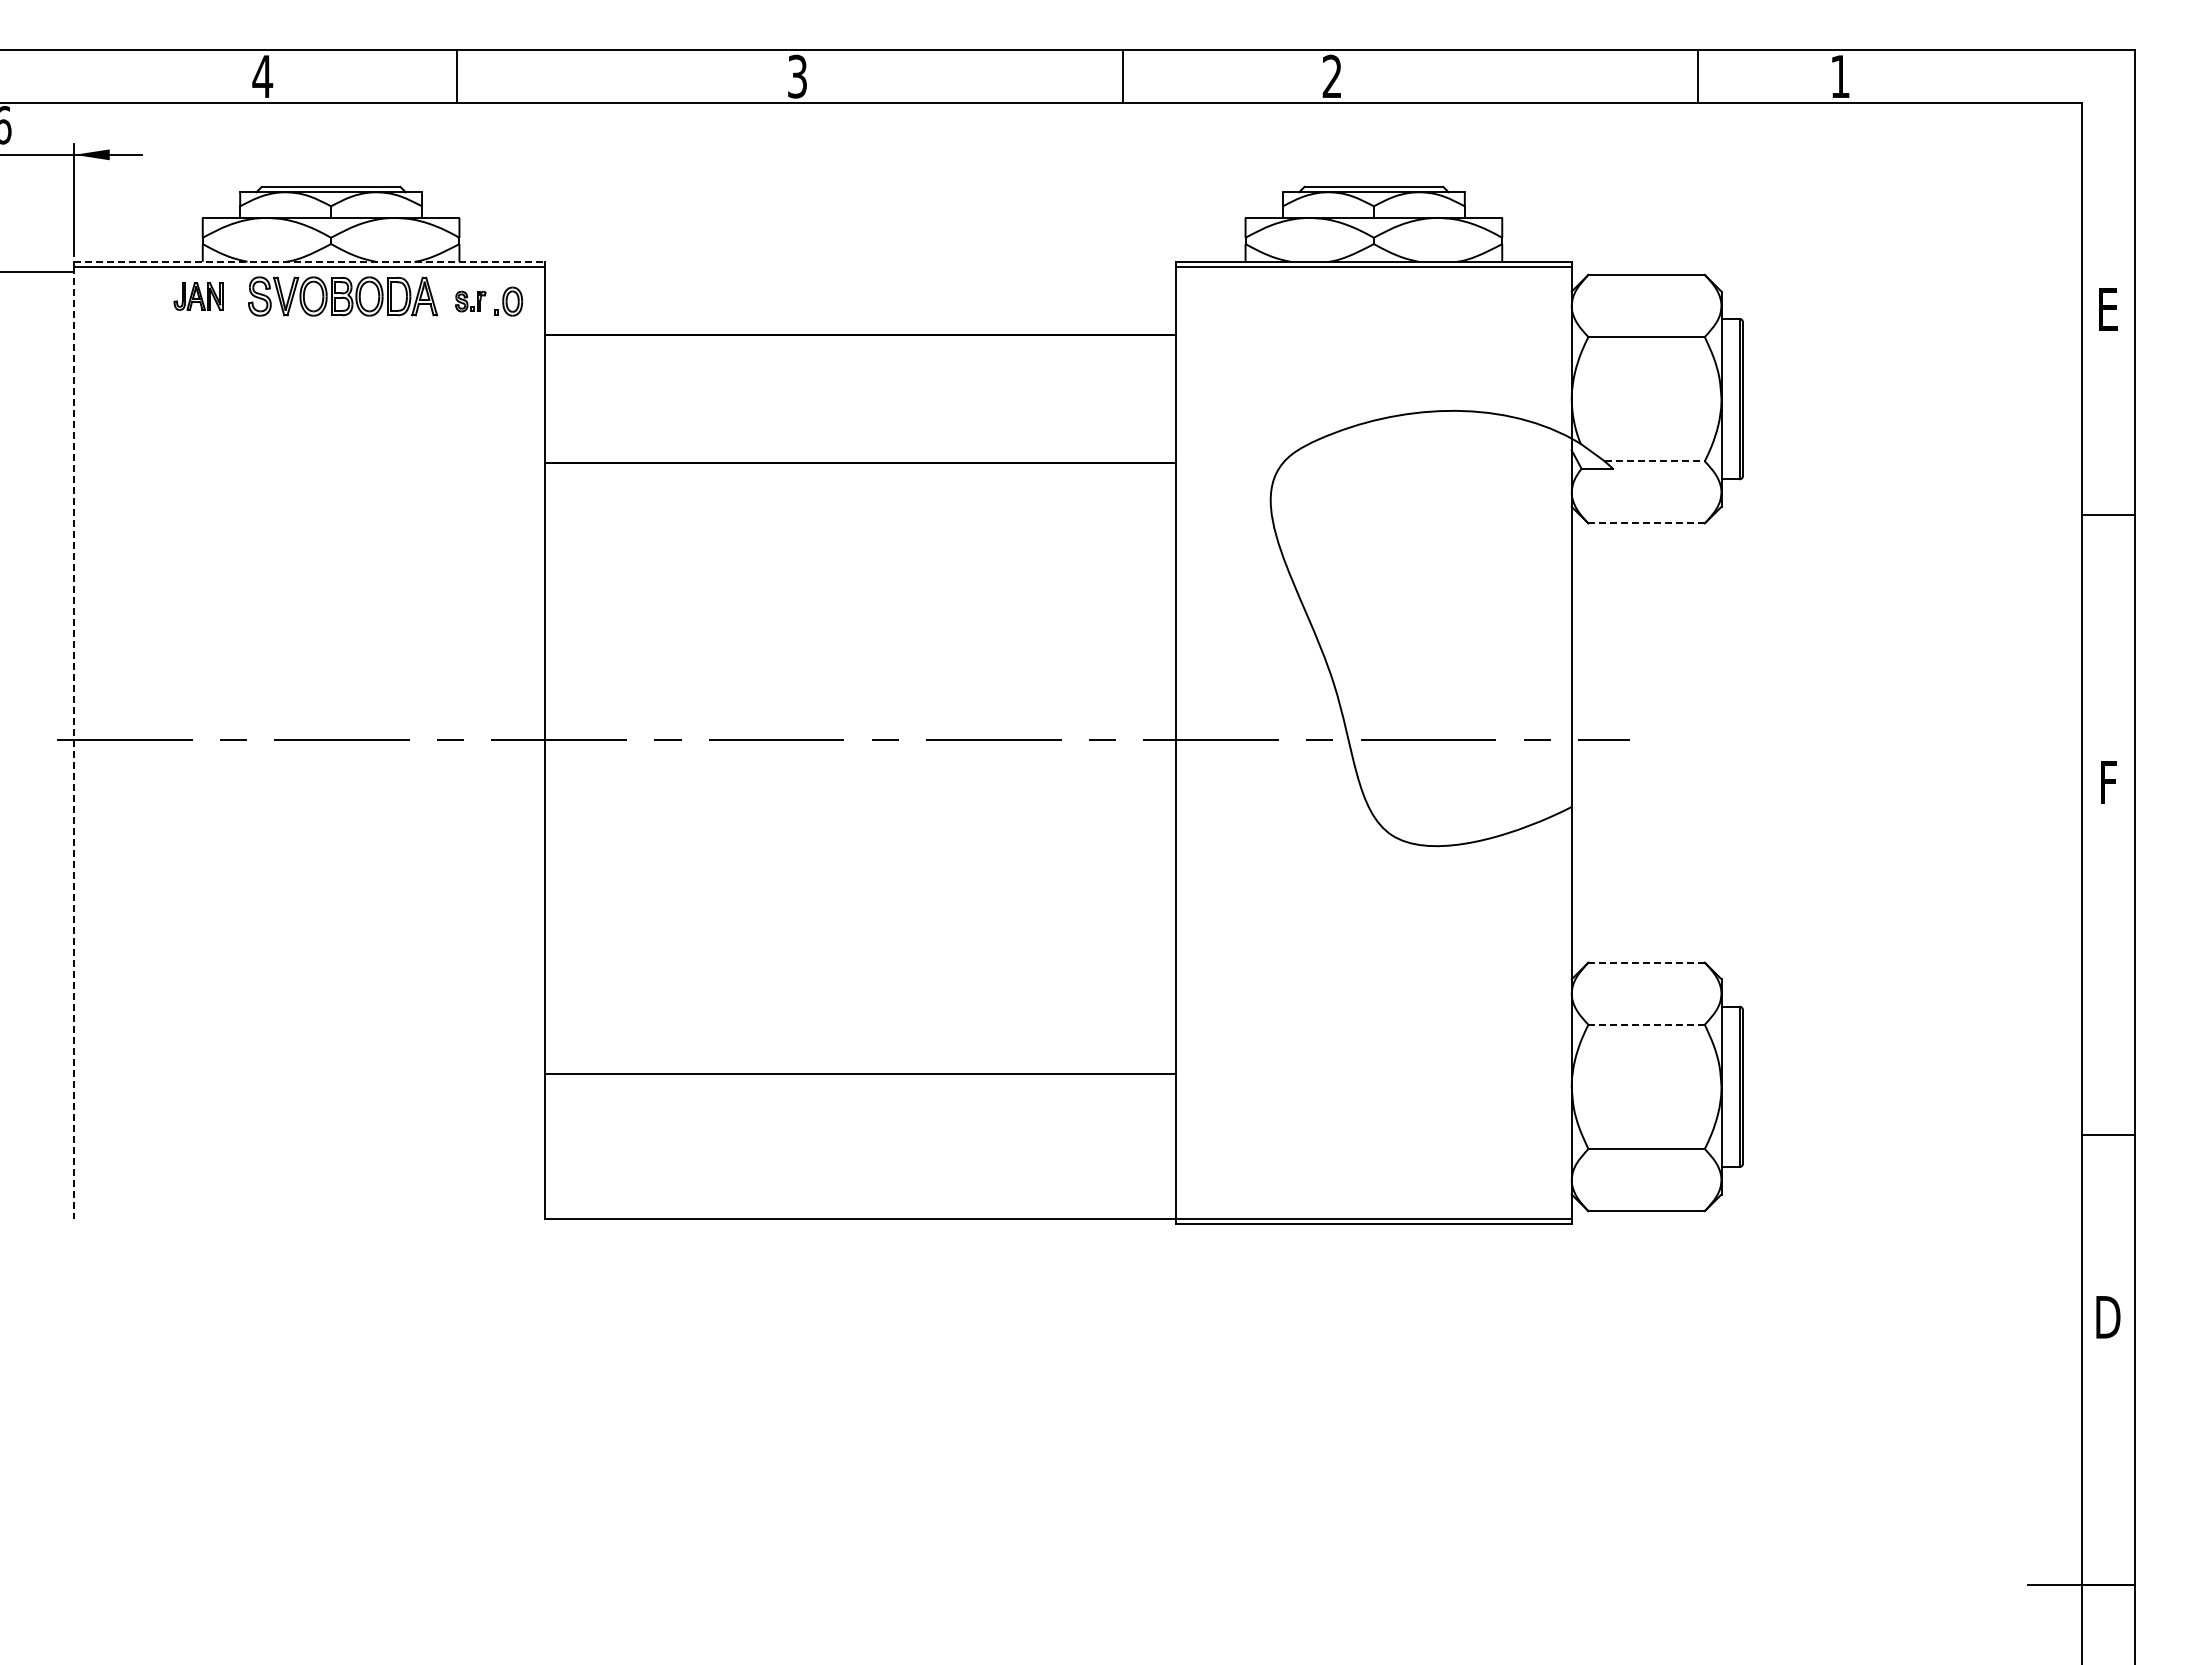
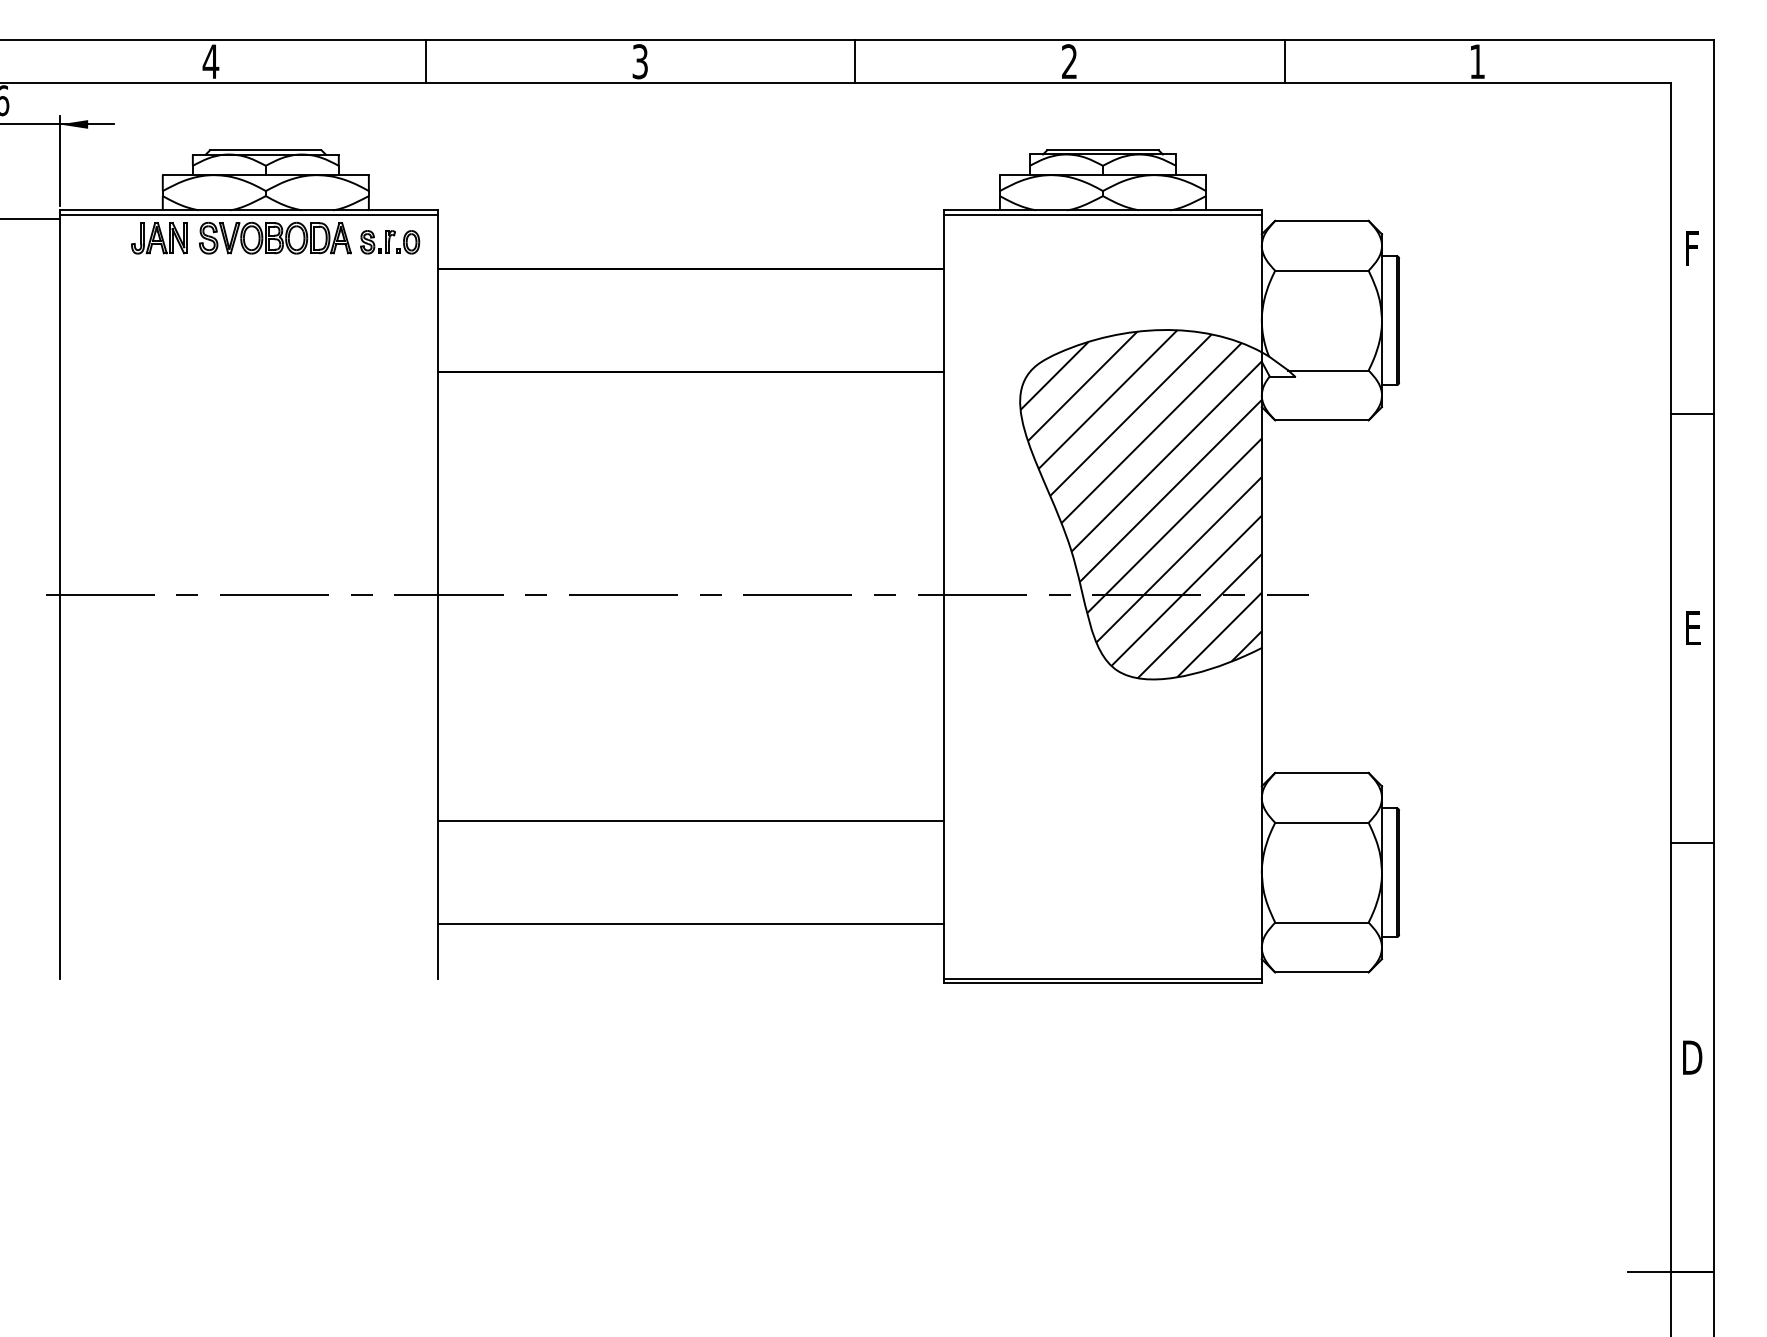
line: (456, 76) -> (425, 61), moved
line: (1123, 76) -> (855, 61), moved
line: (1698, 76) -> (1284, 61), moved
line: (310, 261) -> (249, 210), dashed -> solid
part: (198, 296) -> (159, 238), size x1.43
part: (470, 301) -> (377, 242), size x1.43
text: (2108, 309) -> (1692, 248), E -> F
line: (1654, 461) -> (1328, 370), dashed -> solid
line: (1647, 523) -> (1322, 420), dashed -> solid
hatch: (1421, 627) -> (1141, 503), added
line: (74, 743) -> (59, 597), dashed -> solid
text: (2108, 782) -> (1692, 628), F -> E
line: (1647, 962) -> (1322, 772), dashed -> solid
line: (1647, 1024) -> (1322, 822), dashed -> solid
line: (860, 1073) -> (690, 821), moved
line: (2107, 1134) -> (1691, 842), moved
line: (860, 1219) -> (690, 924), moved

